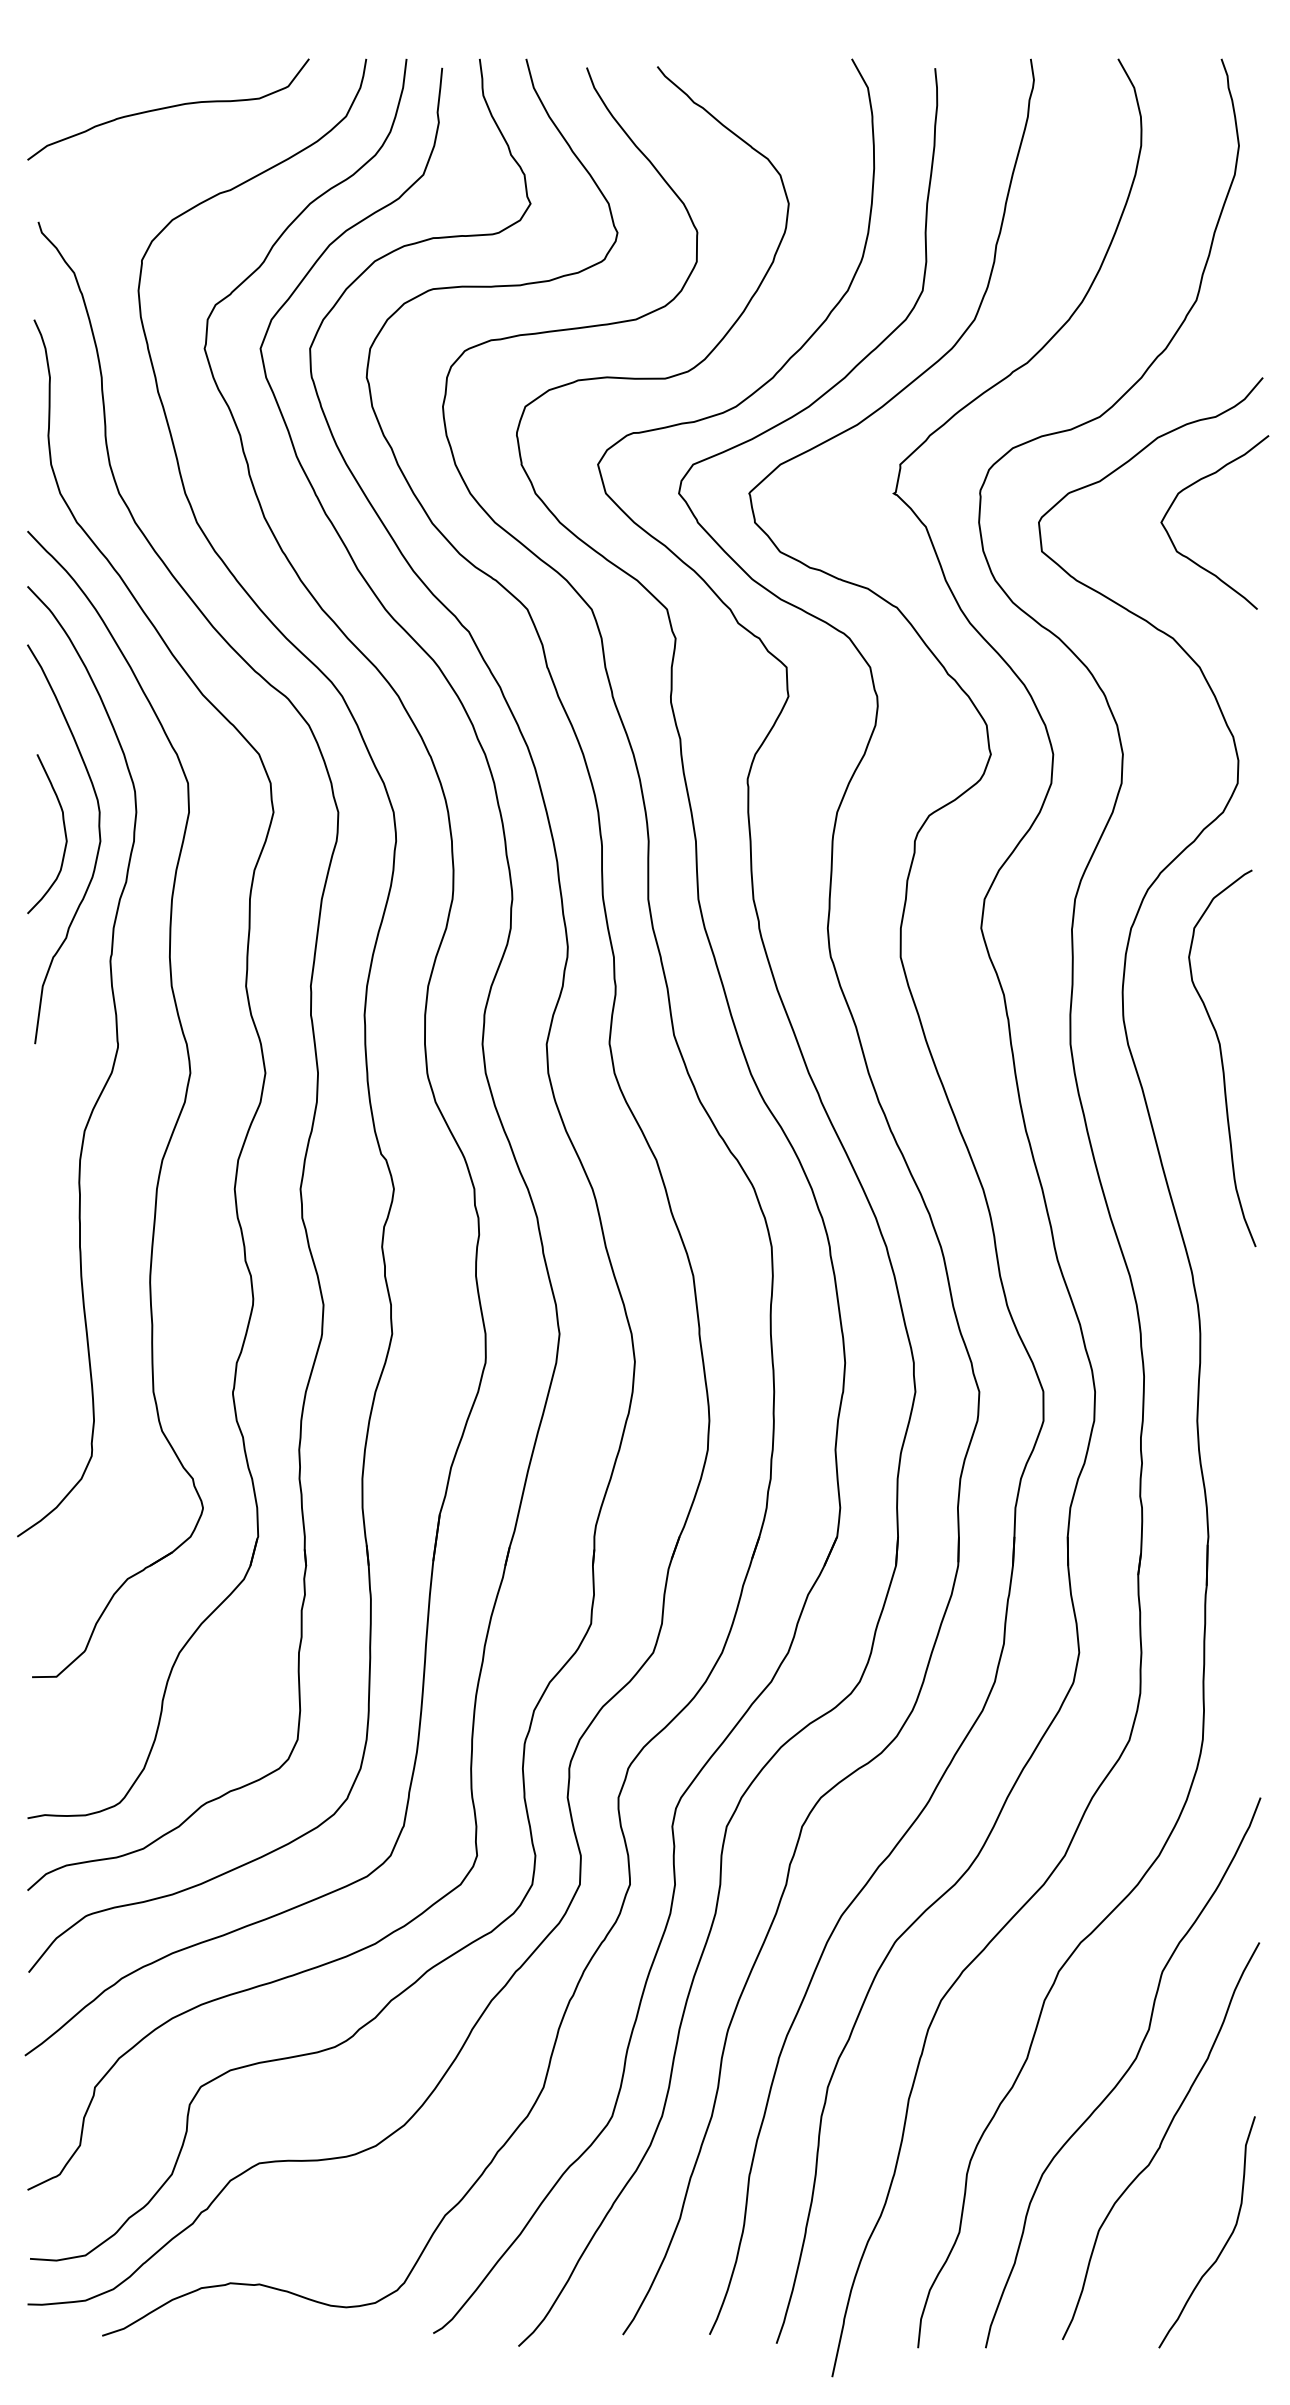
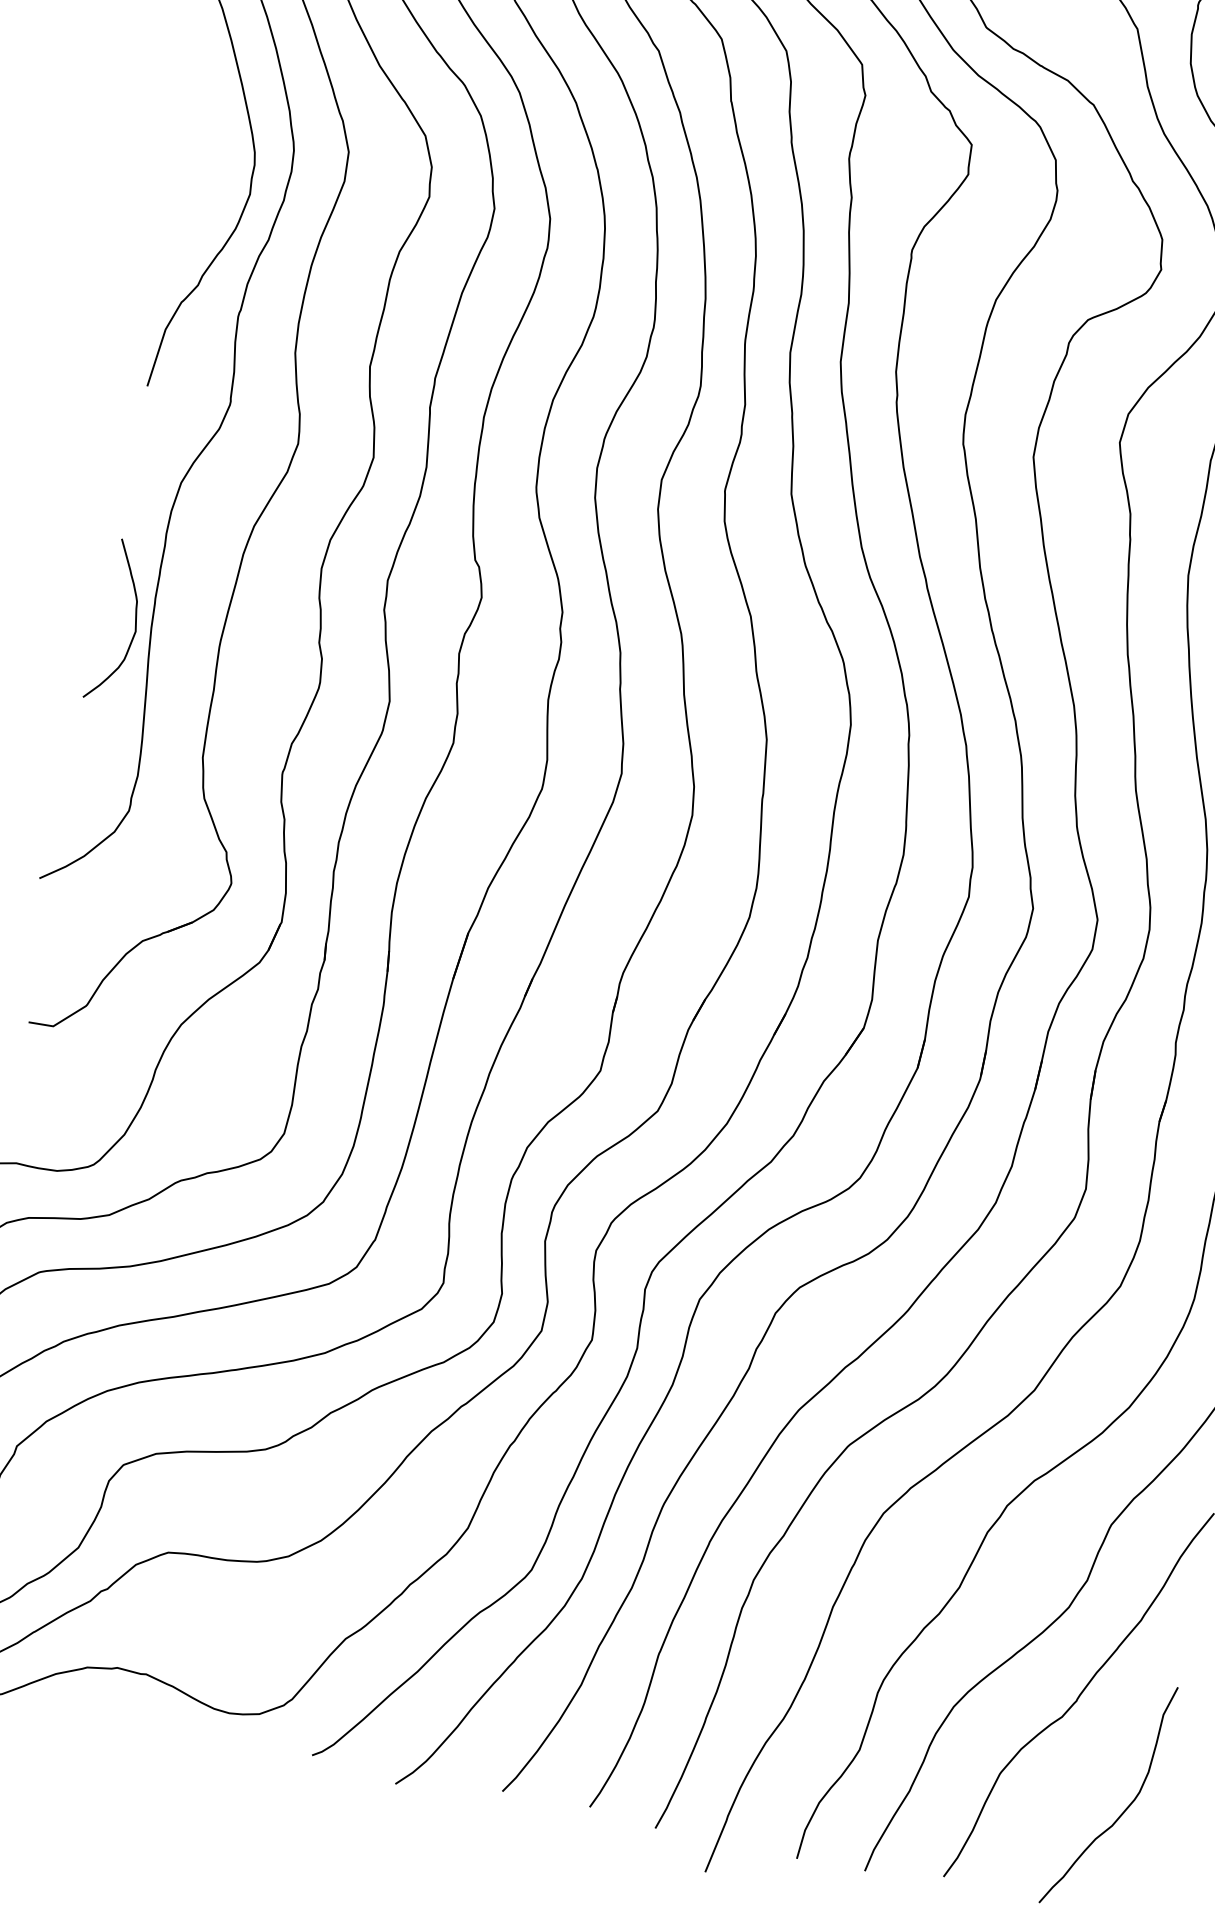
curve: (64, 834) -> (134, 624), moved

